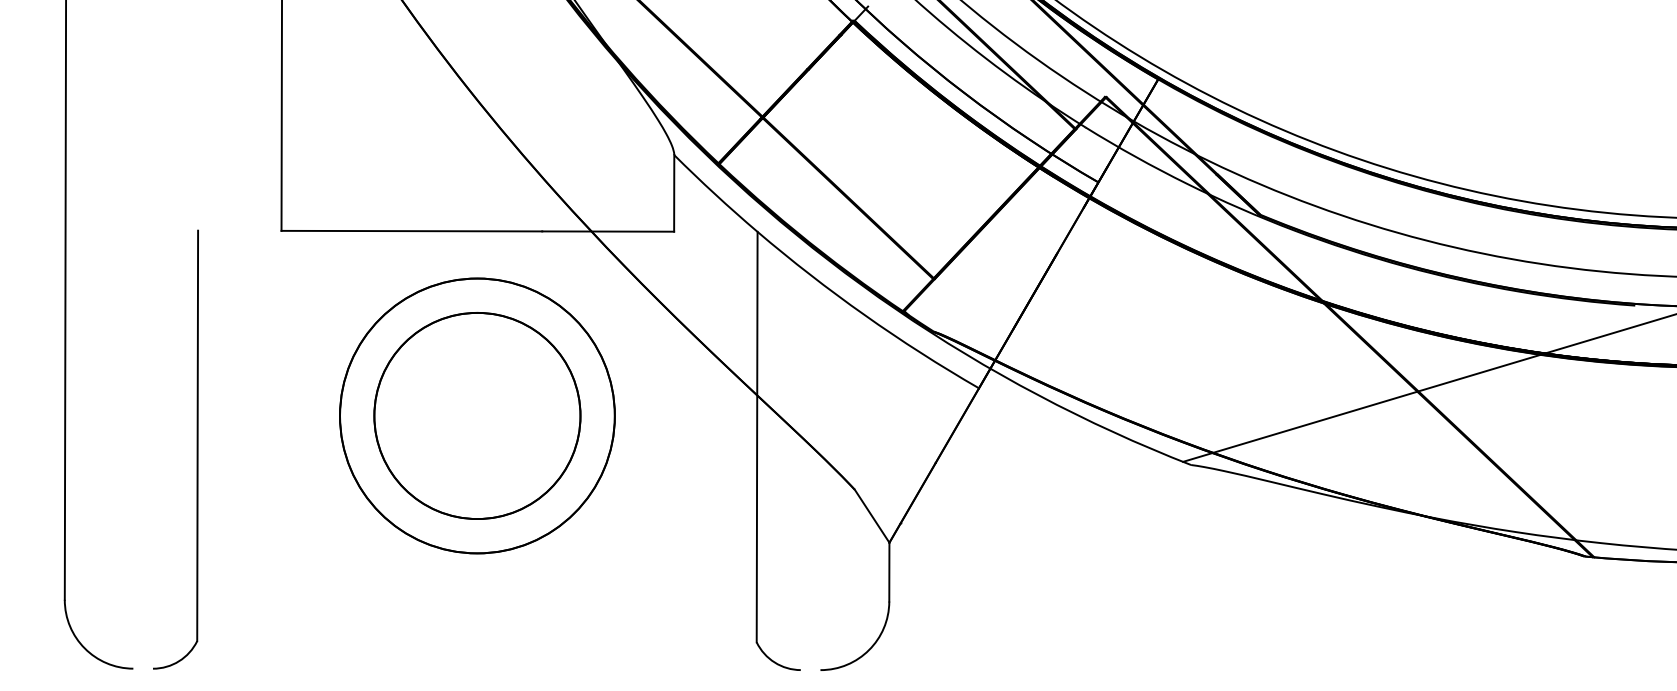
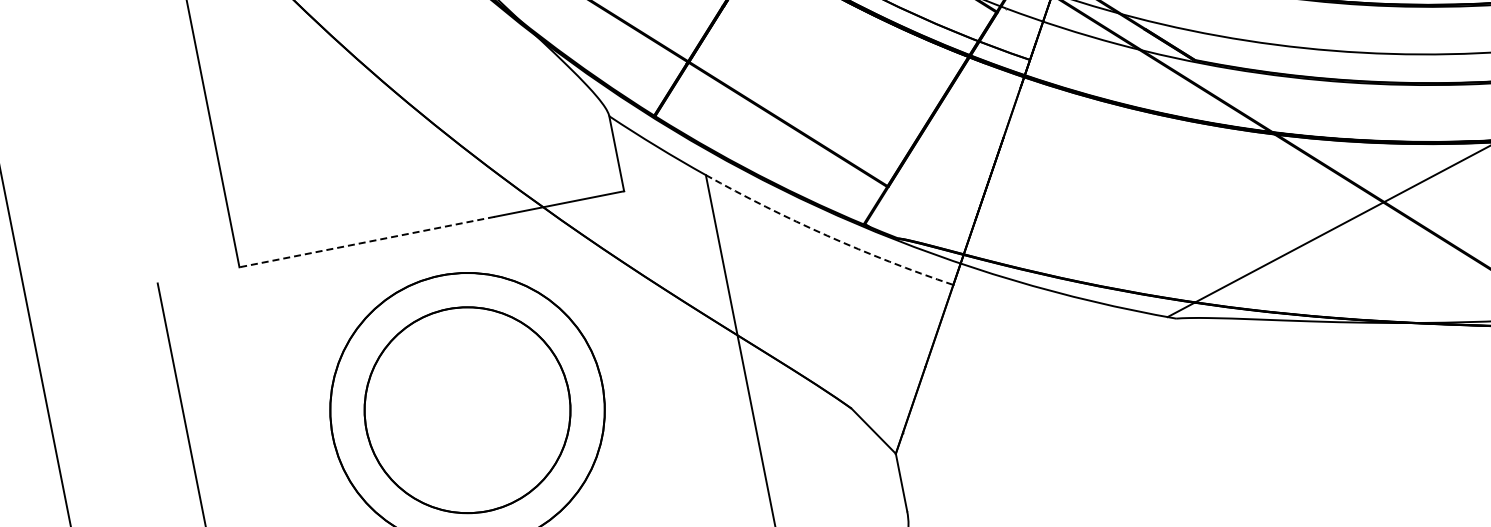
line: (411, 231) -> (366, 242), solid -> dashed
arc: (864, 315) -> (826, 236), solid -> dashed

